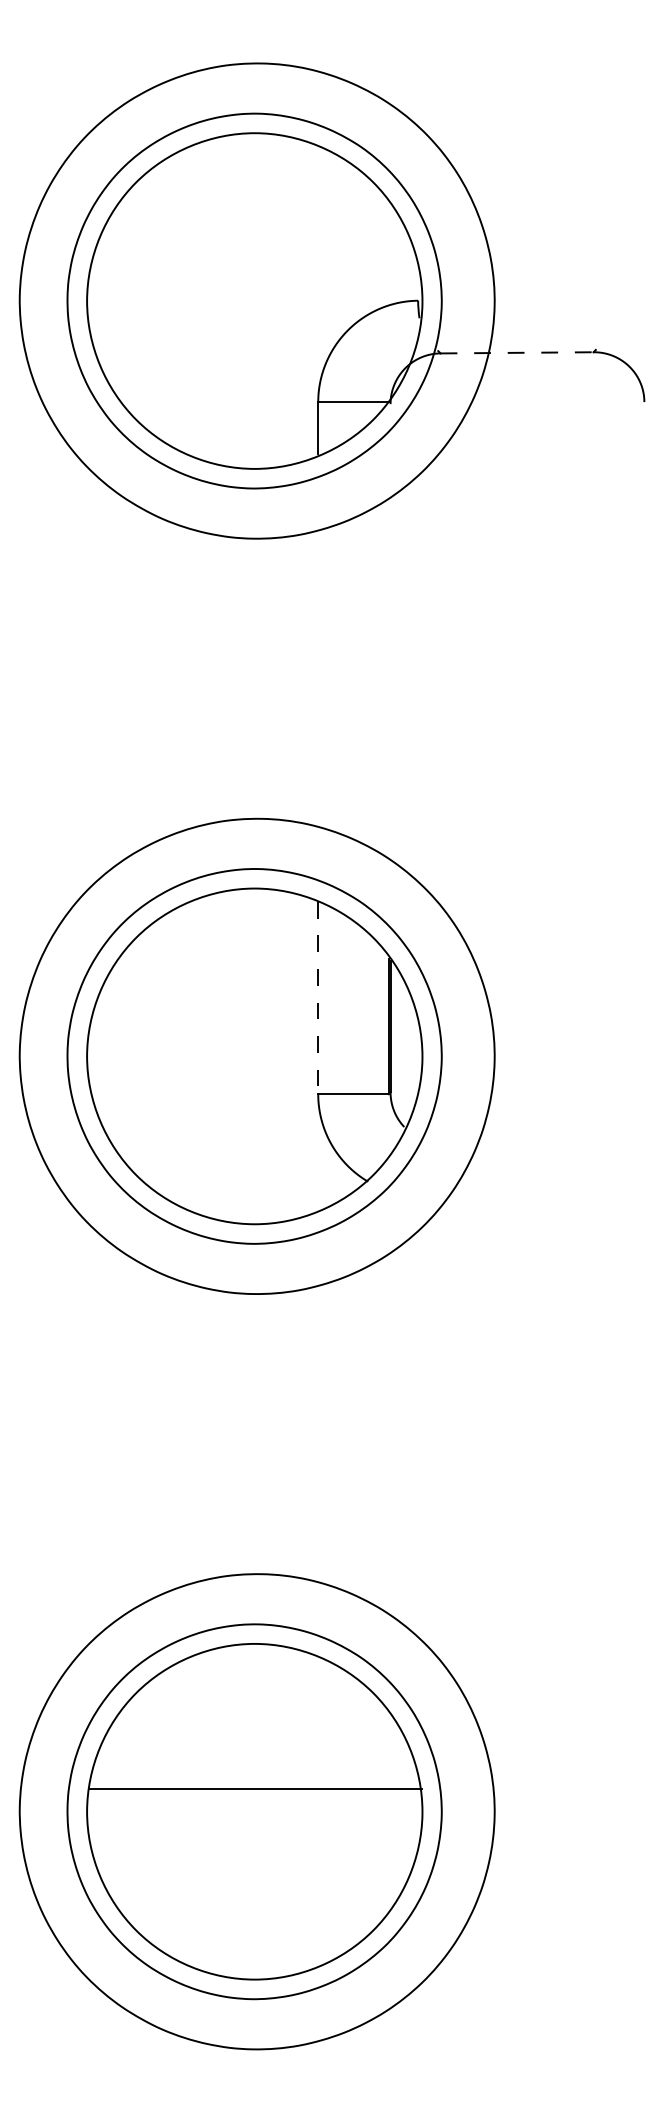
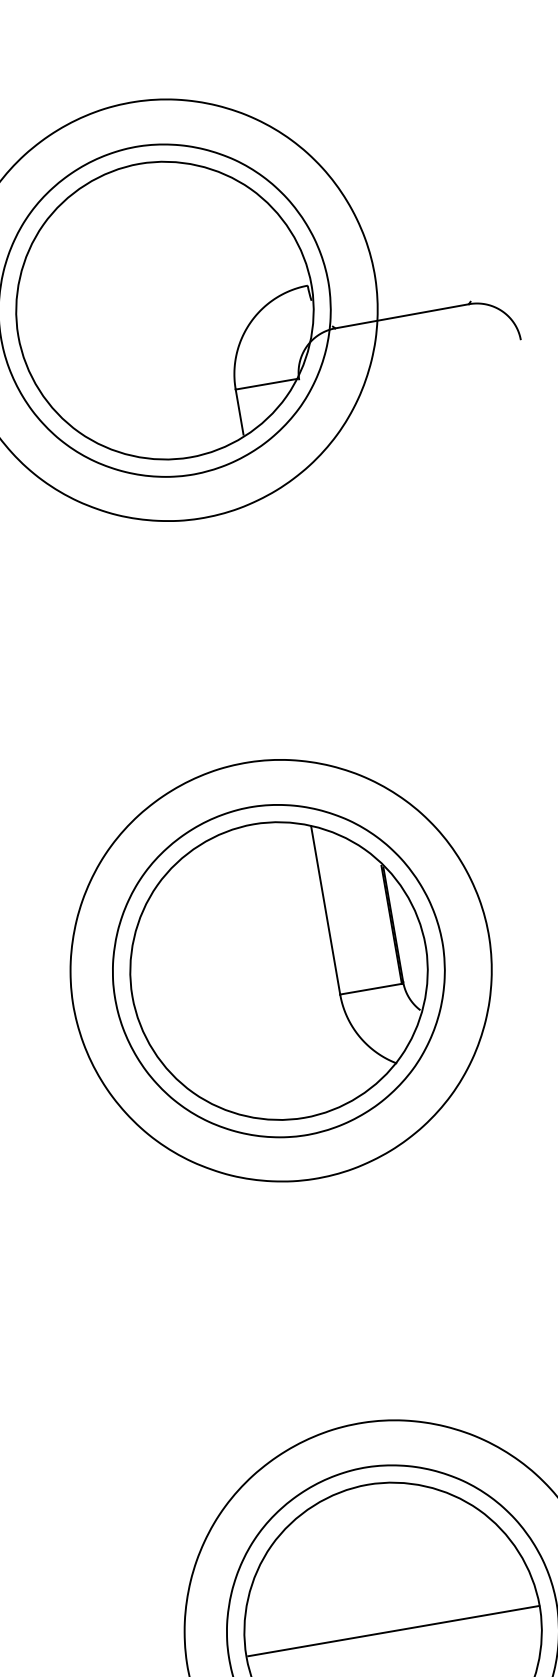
line: (517, 352) -> (402, 315), dashed -> solid
line: (318, 998) -> (326, 910), dashed -> solid
line: (255, 1789) -> (393, 1631), moved

